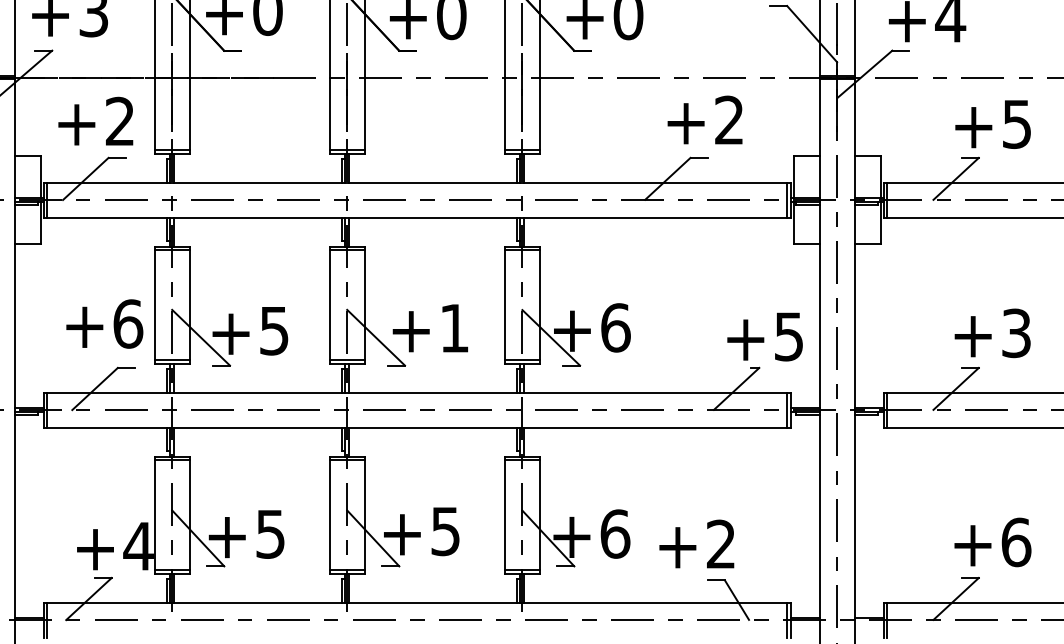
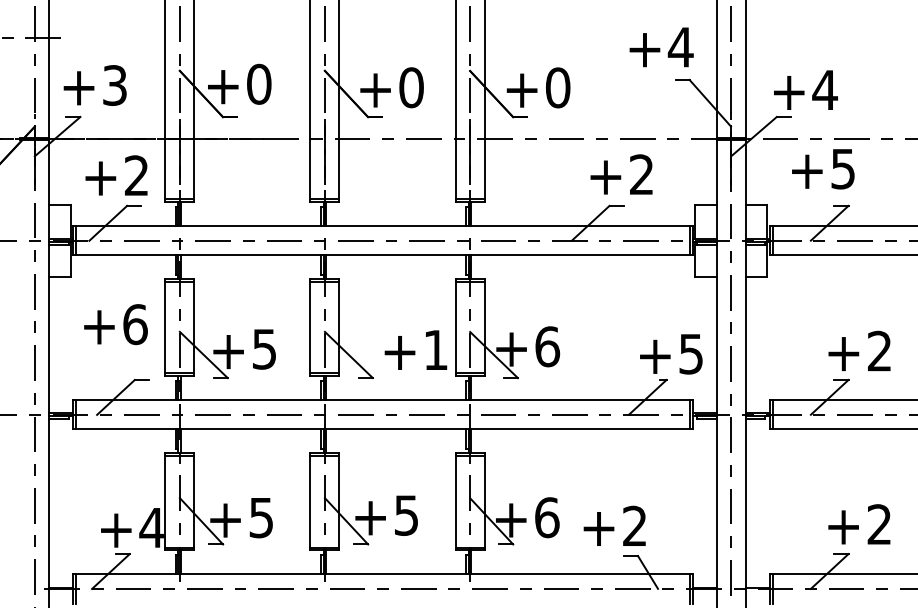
text: (993, 124) -> (823, 169), moved
text: (104, 323) -> (115, 324), moved
text: (429, 327) -> (415, 349), moved
text: (1016, 333) -> (879, 351), +3 -> +2
text: (1016, 542) -> (879, 524), +6 -> +2

